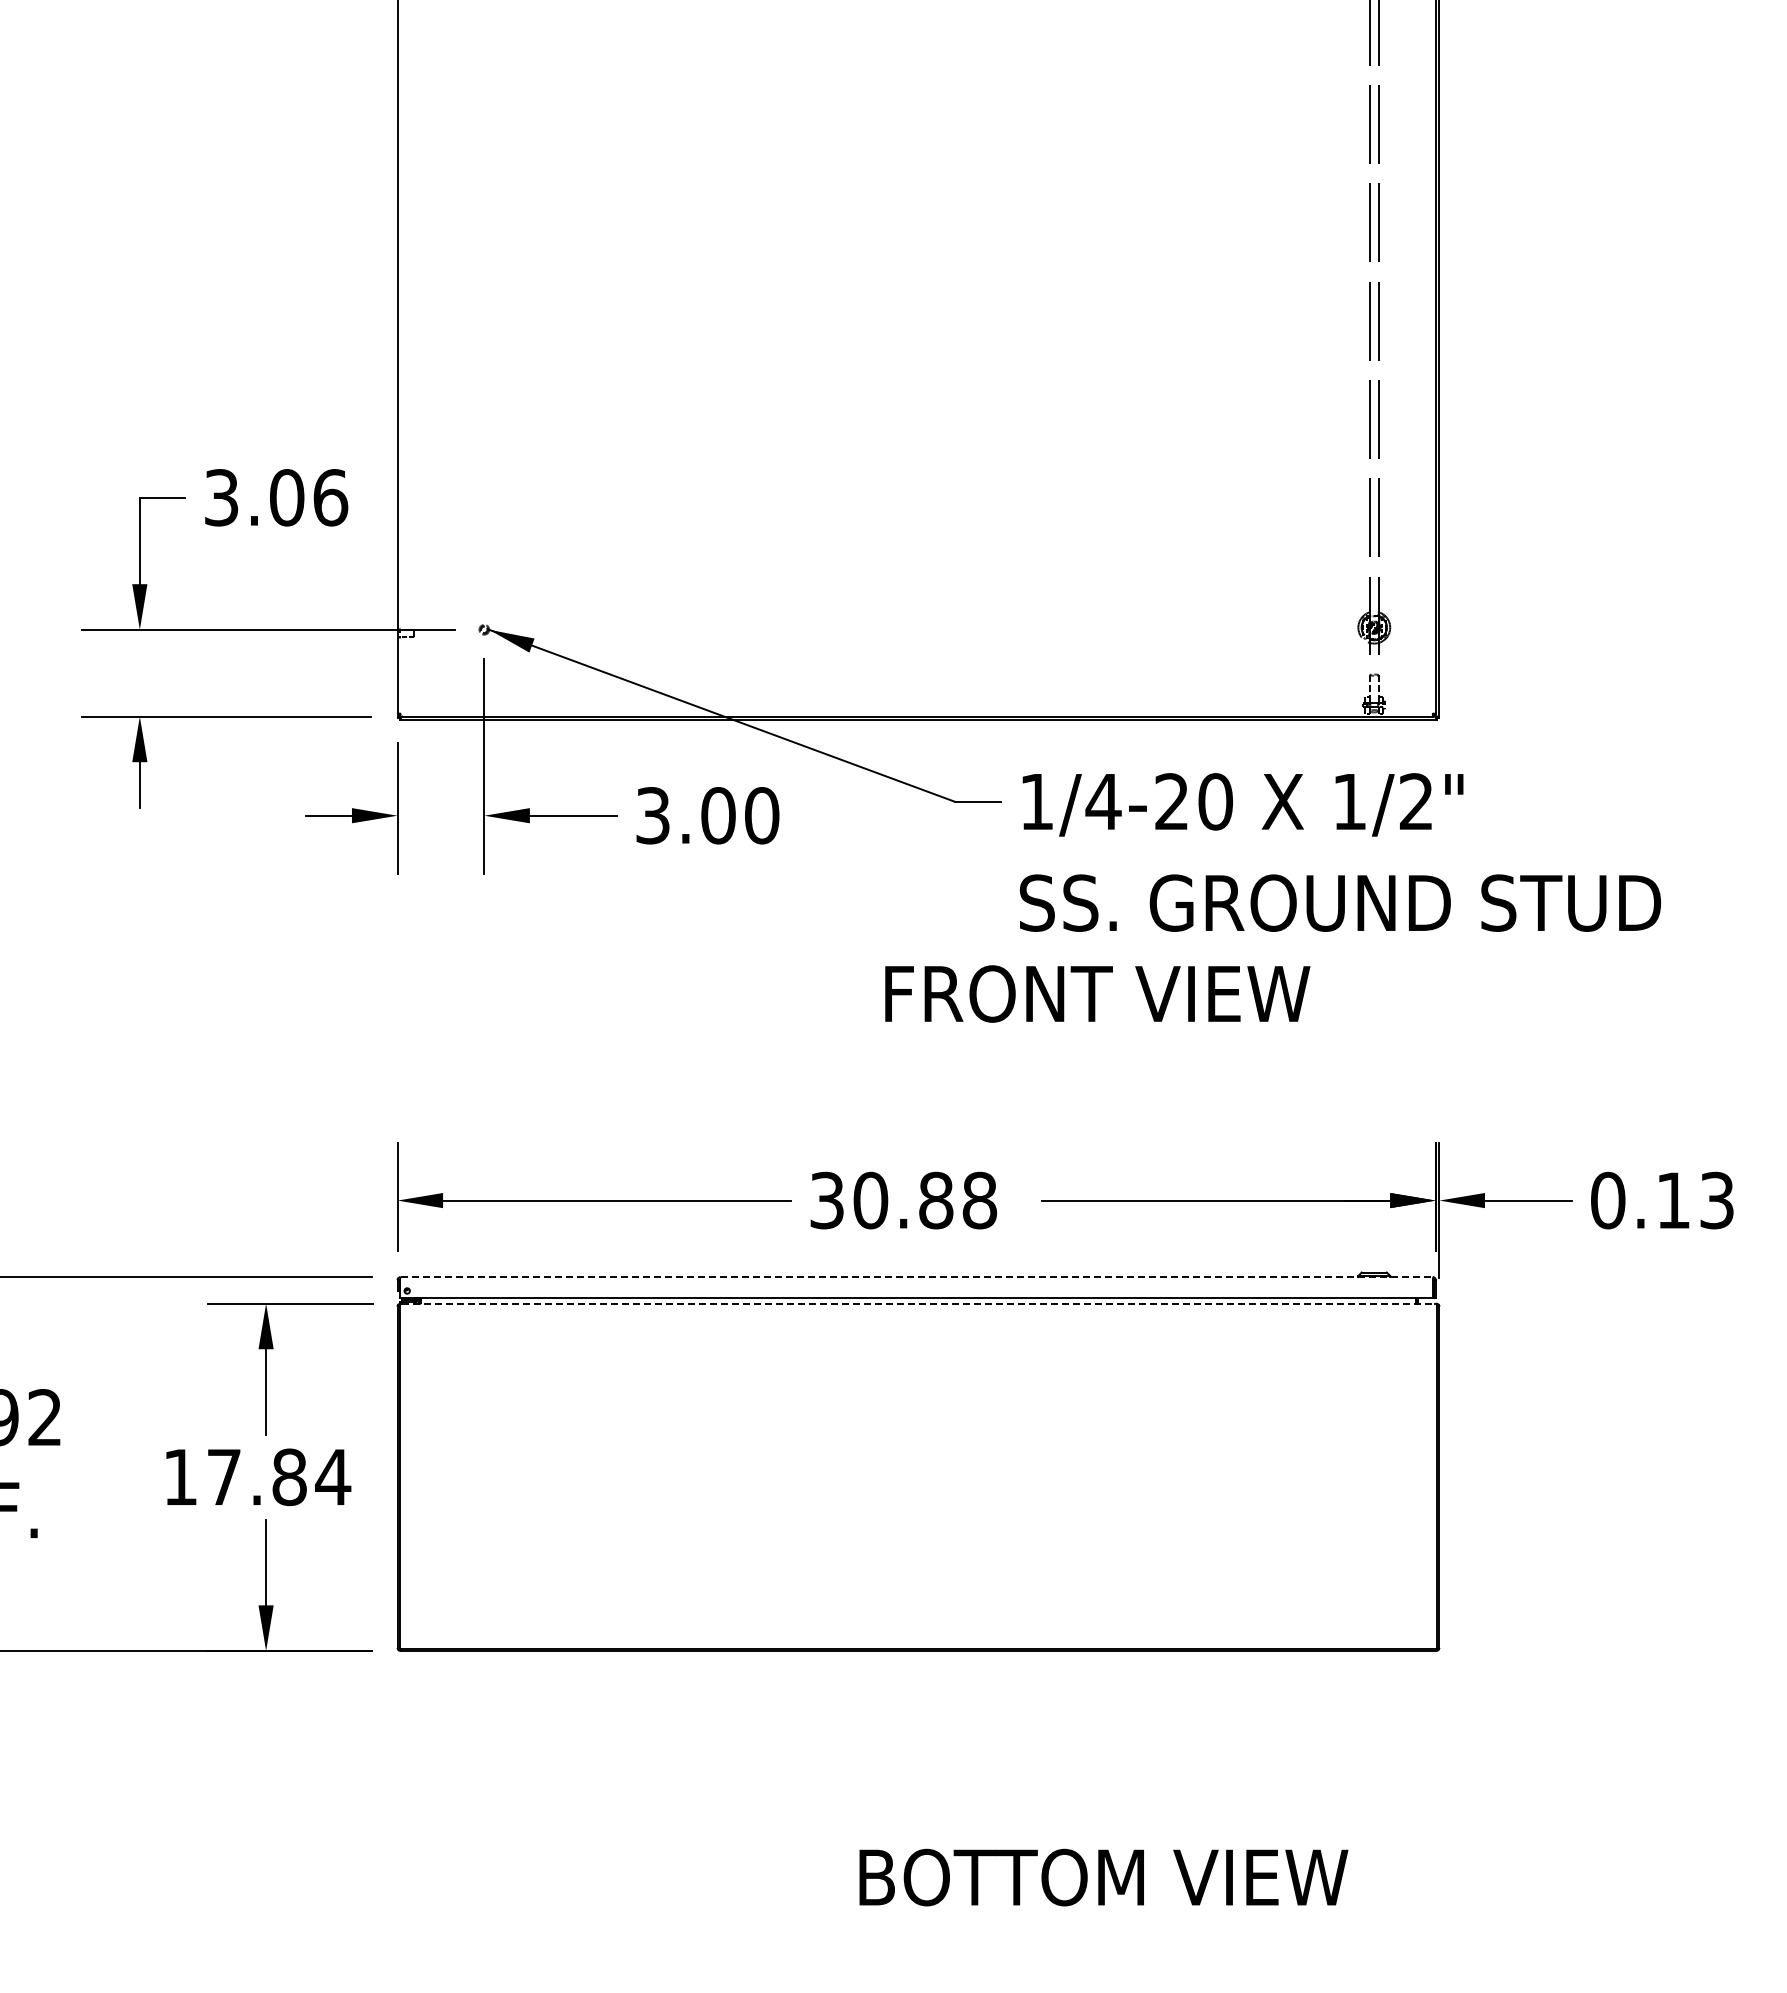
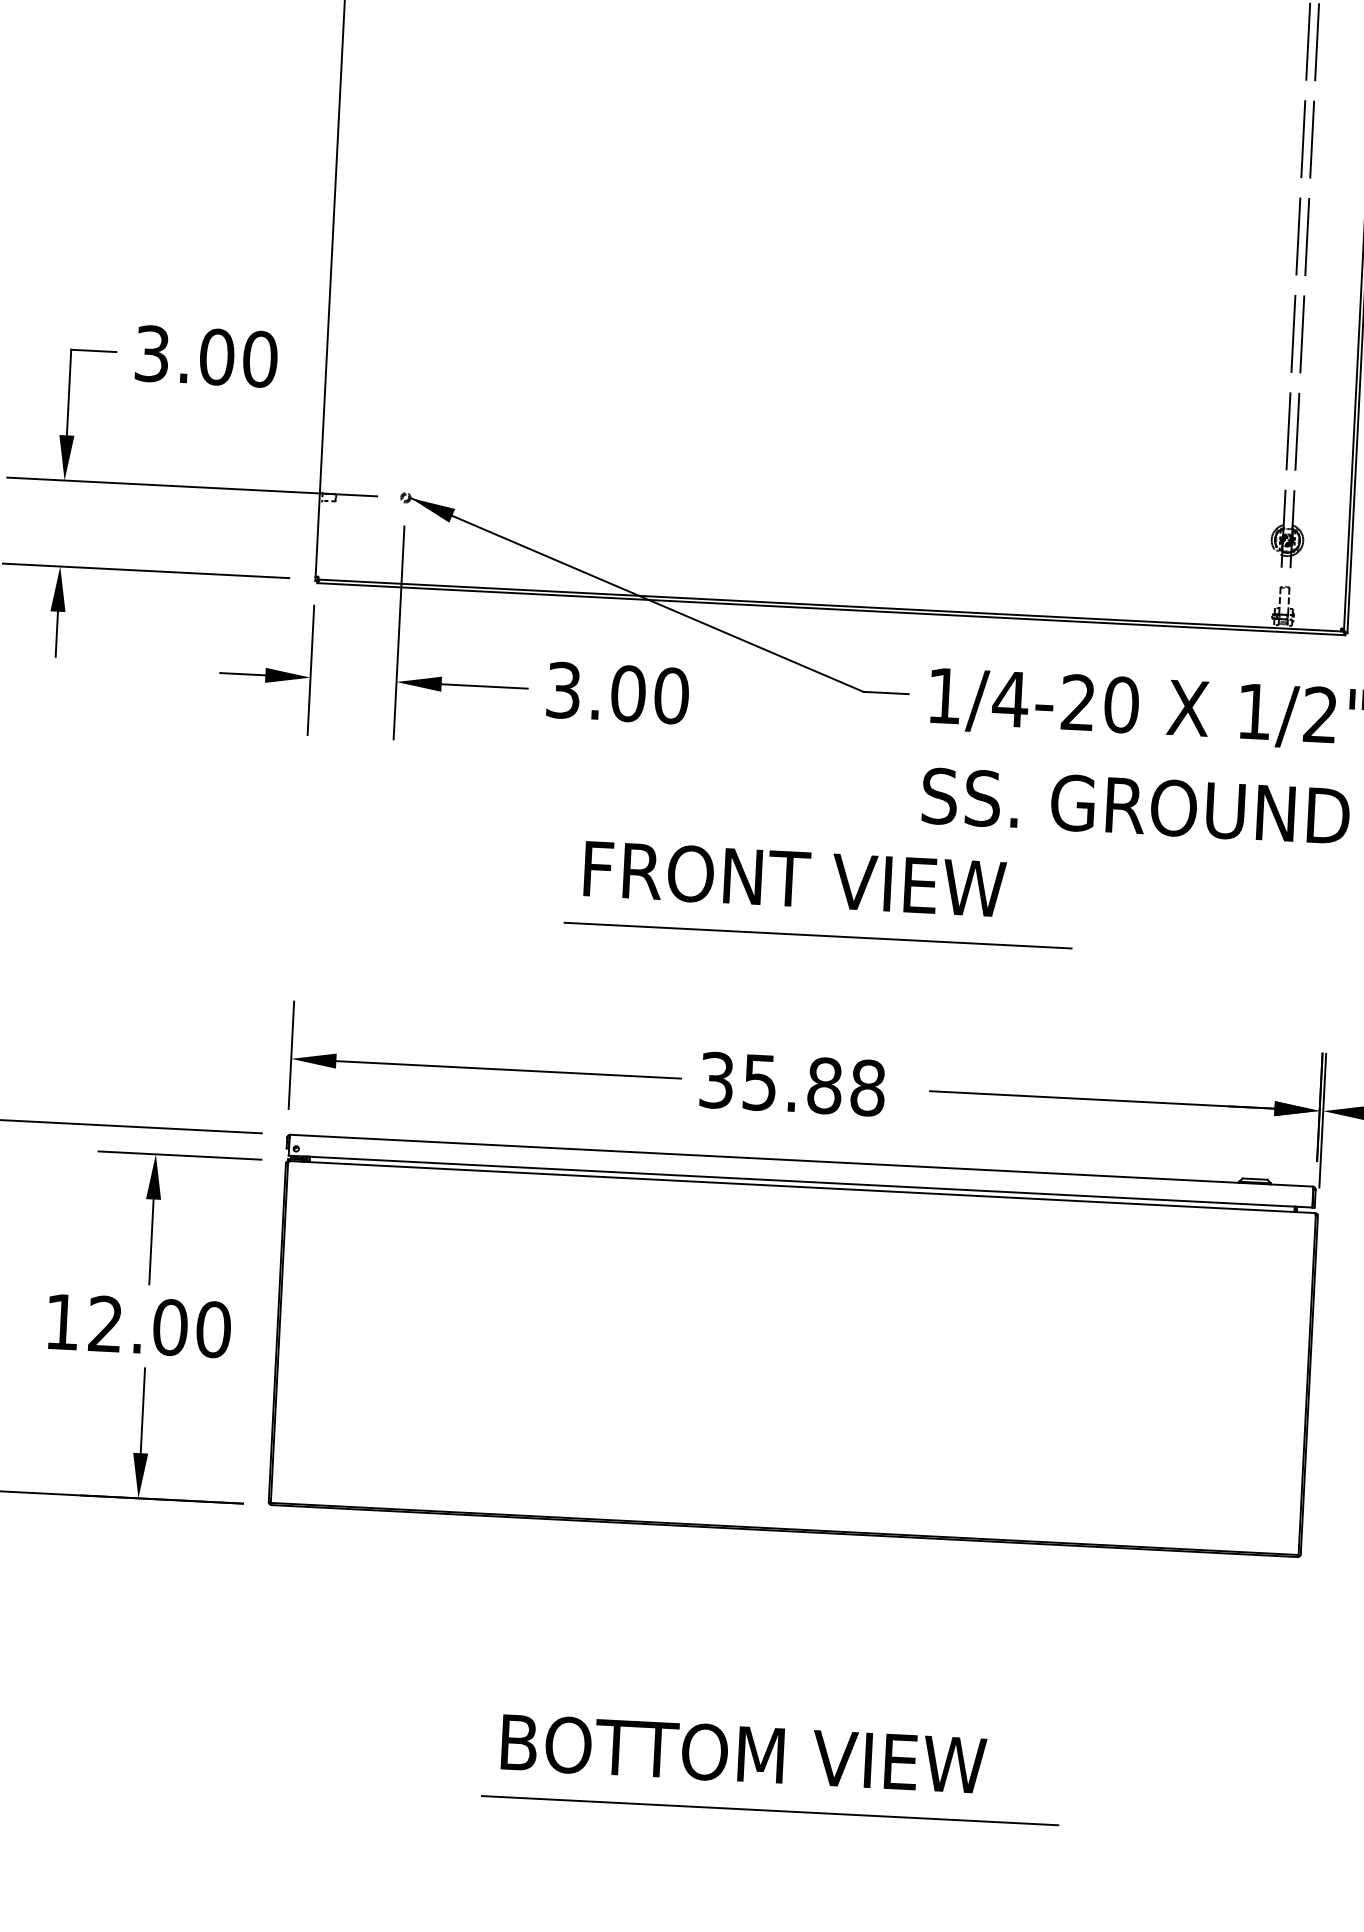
text: (330, 497) -> (260, 359), 3.06 -> 3.00
text: (1097, 993) -> (794, 878), moved
line: (921, 1049) -> (817, 935), added
text: (870, 1200) -> (759, 1082), 30.88 -> 35.88
line: (917, 1277) -> (802, 1161), dashed -> solid
line: (918, 1303) -> (802, 1186), dashed -> solid
text: (279, 1477) -> (160, 1327), 17.84 -> 12.00
text: (1103, 1877) -> (743, 1753), moved
line: (918, 1933) -> (770, 1810), added

